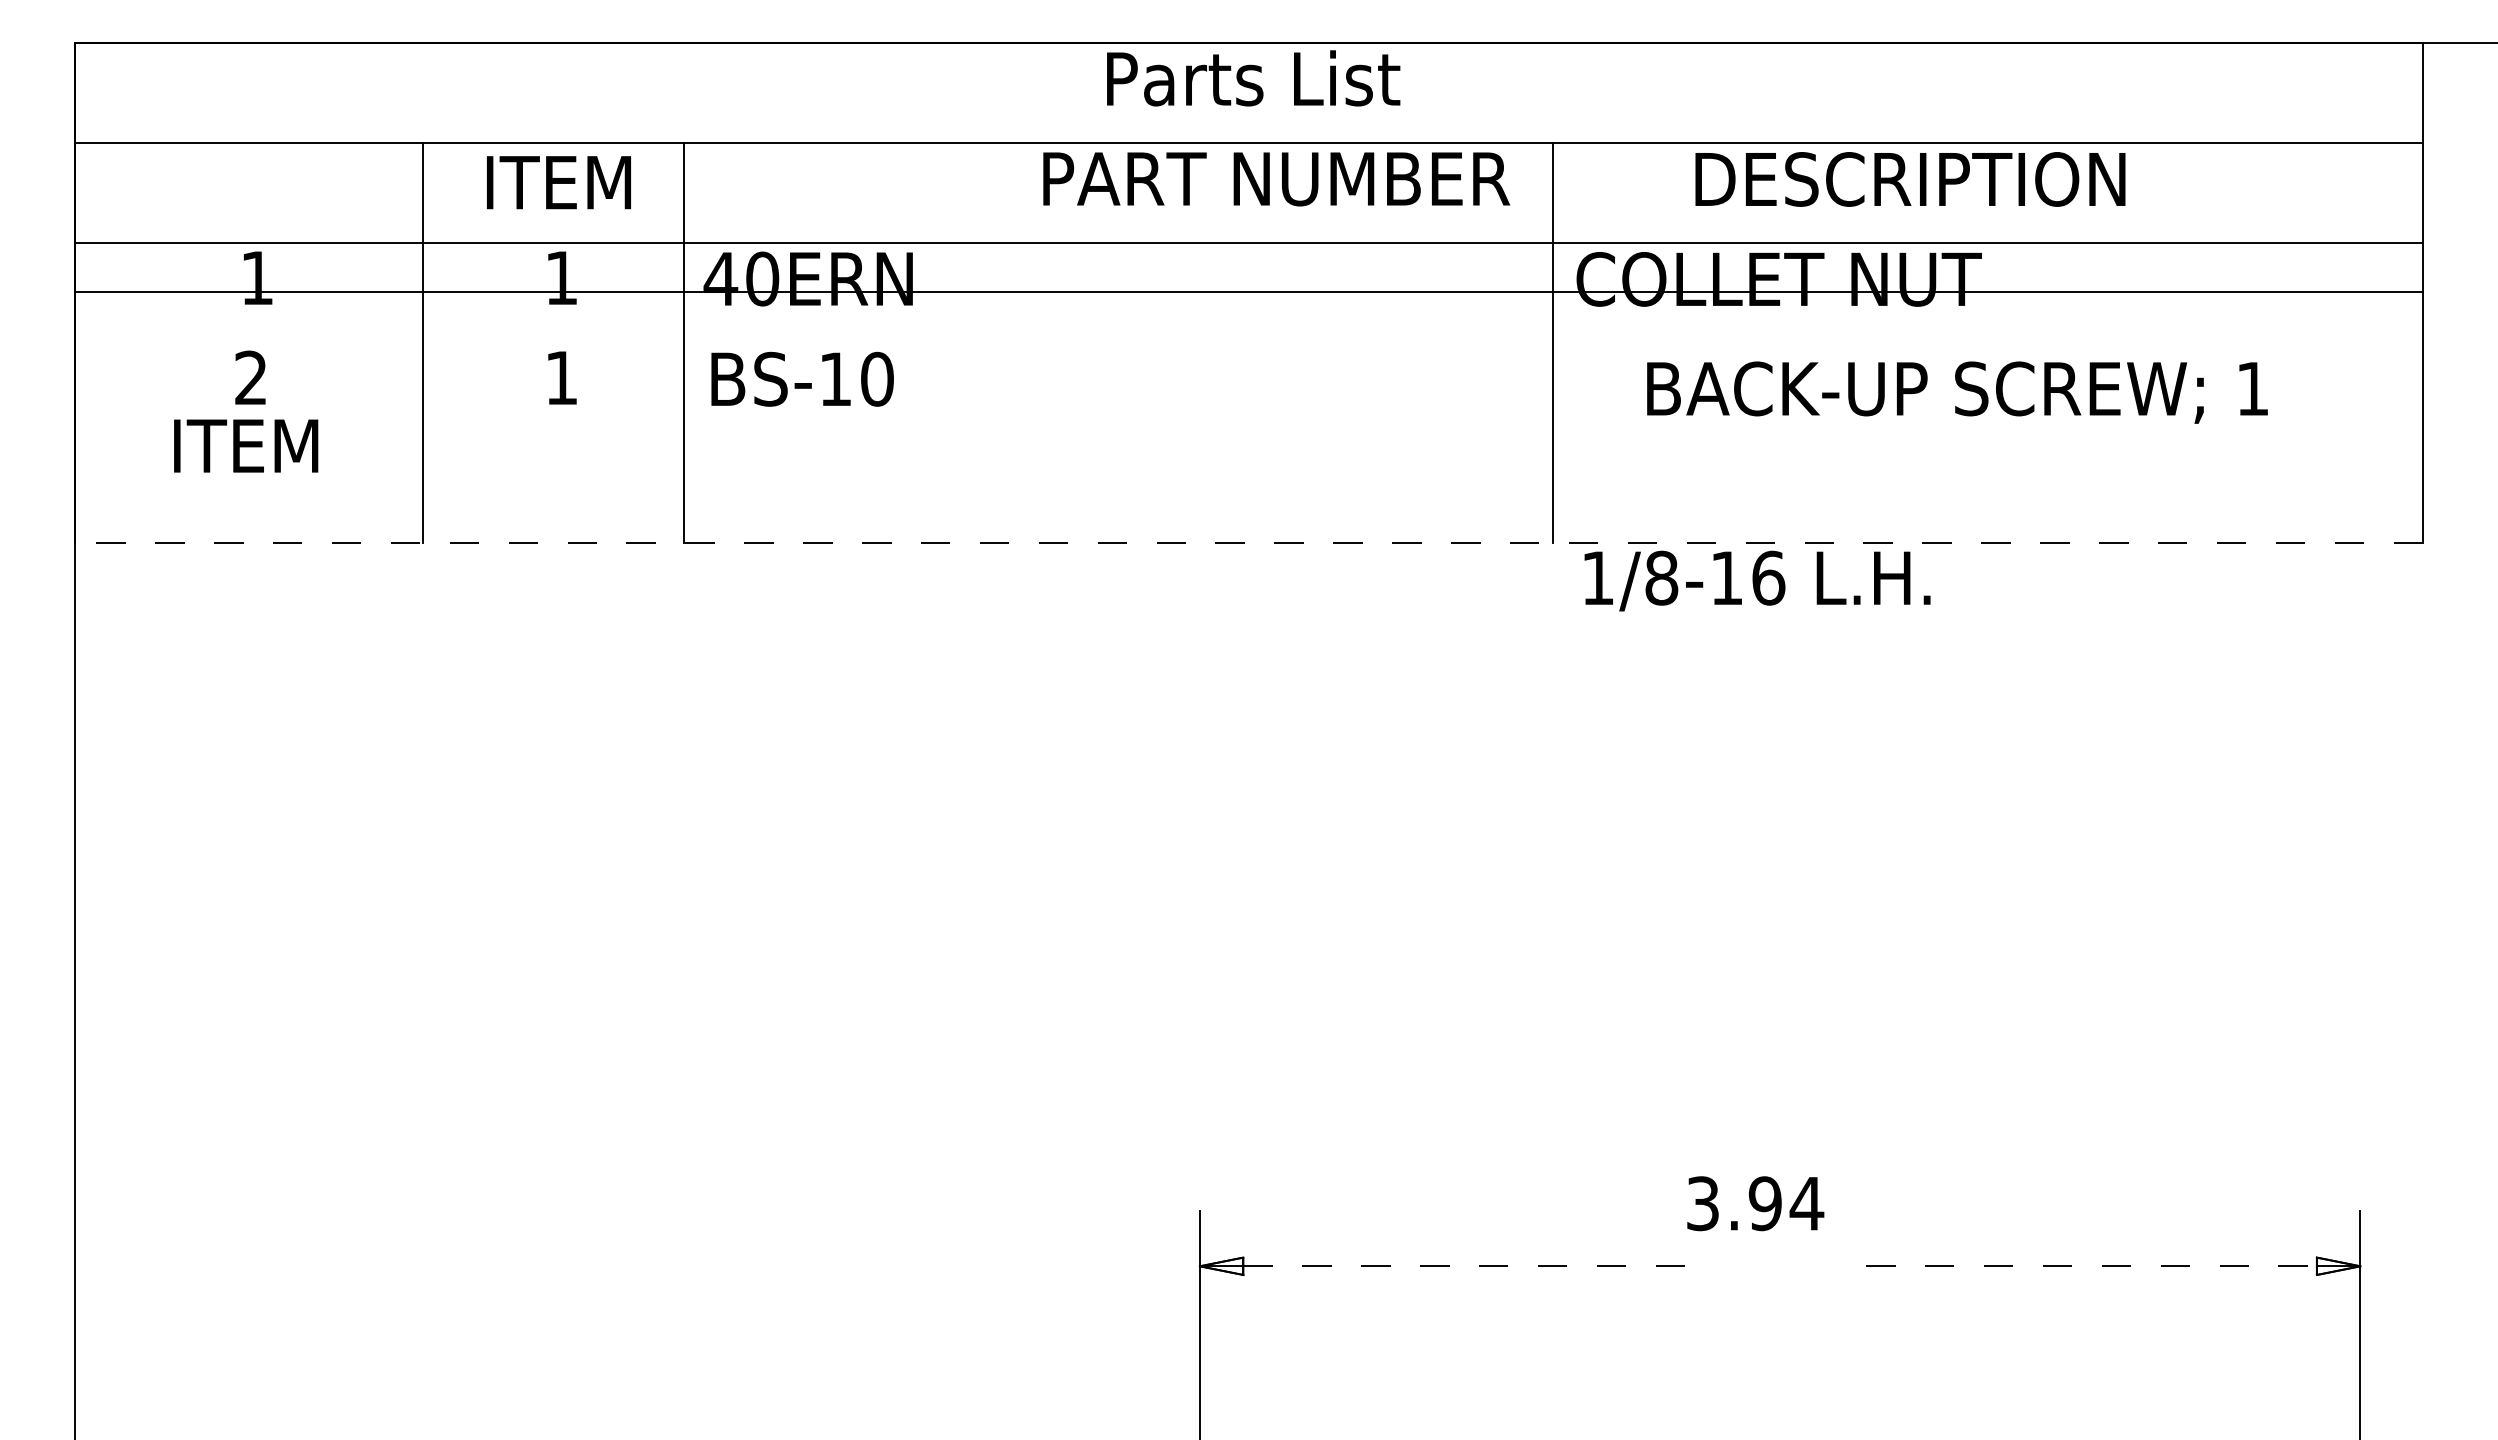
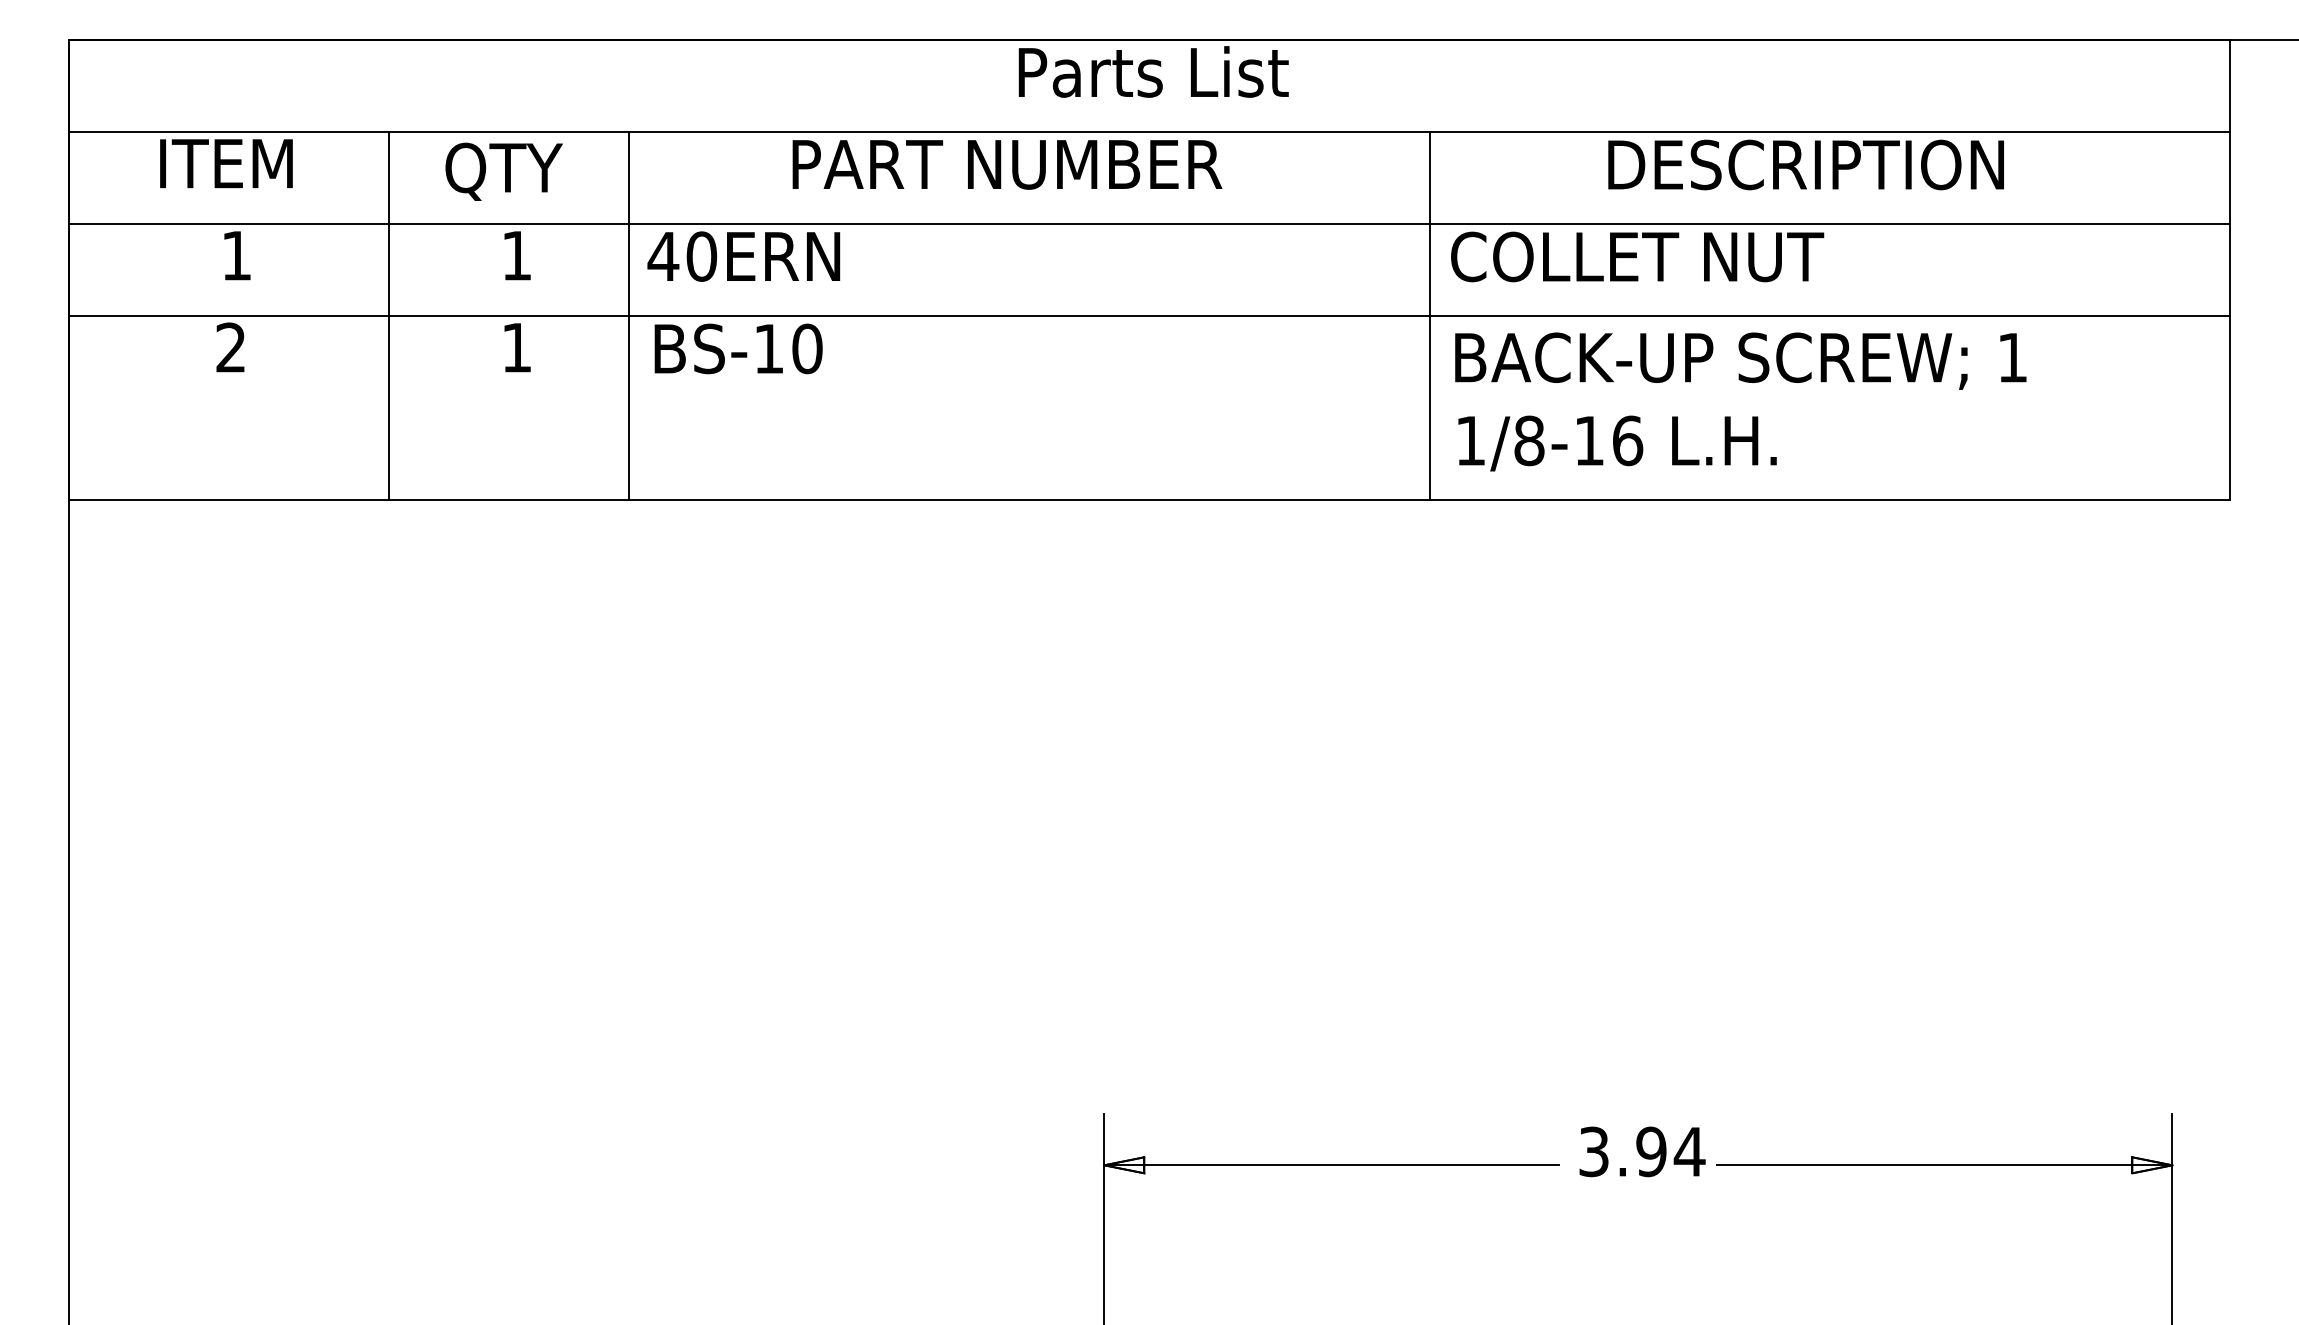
text: (1276, 179) -> (1007, 165), moved
text: (1910, 179) -> (1806, 165), moved
text: (557, 186) -> (513, 171), ITEM -> QTY
line: (1248, 292) -> (1149, 315), moved
text: (1957, 392) -> (1740, 361), moved
text: (246, 445) -> (226, 163), moved
line: (1248, 542) -> (1149, 499), dashed -> solid
text: (1757, 580) -> (1617, 442), moved
text: (1755, 1203) -> (1642, 1151), moved
line: (1469, 1266) -> (1352, 1165), dashed -> solid
line: (2091, 1266) -> (1924, 1165), dashed -> solid

